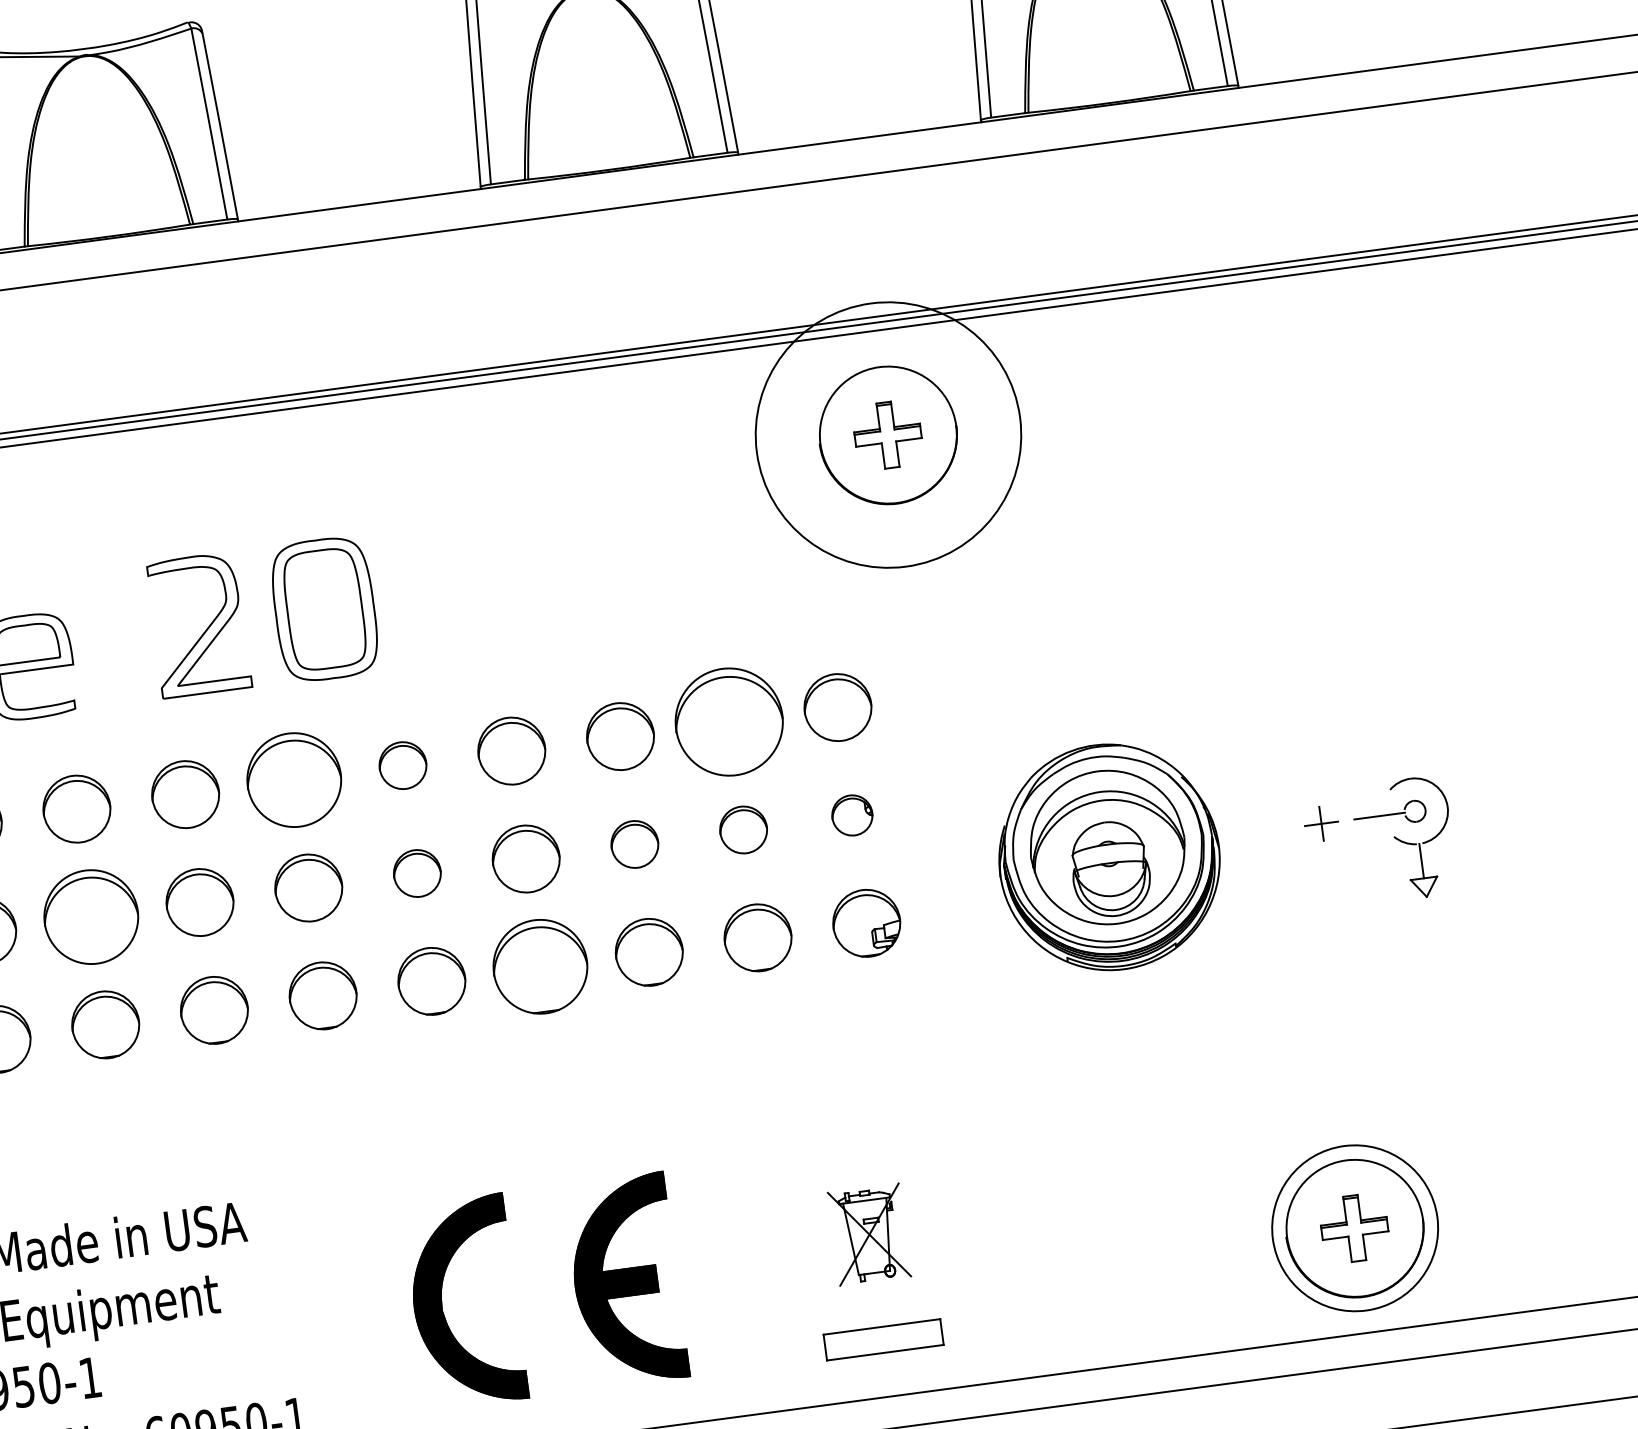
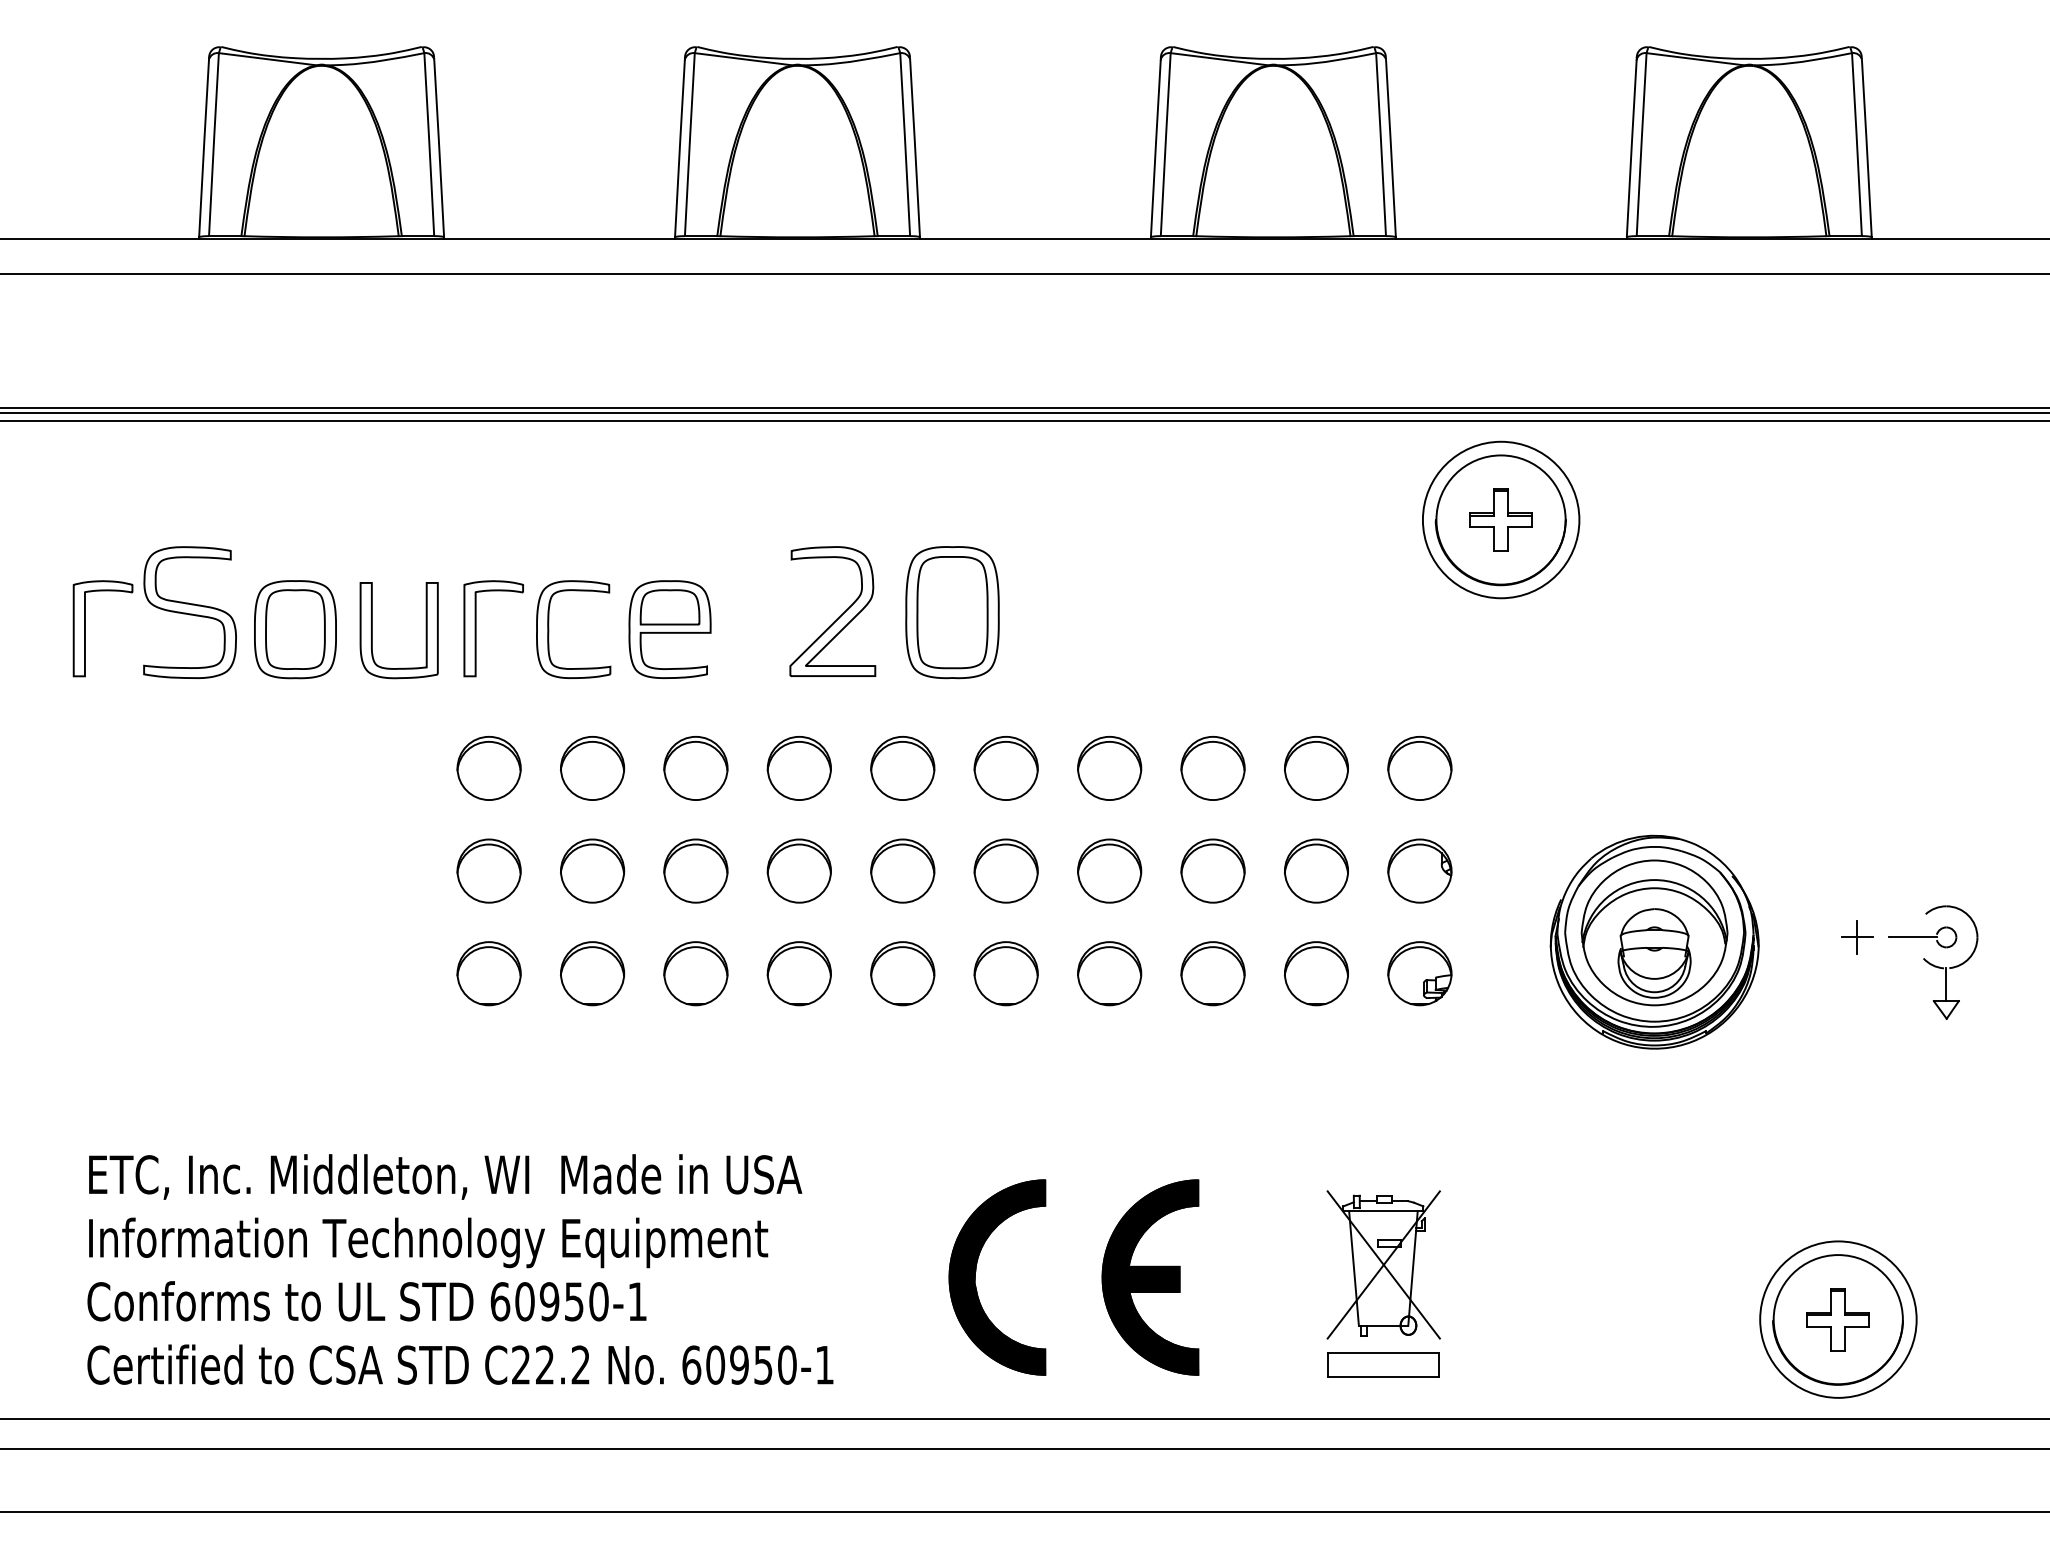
circle: (887, 434) -> (1500, 519), size x0.62
part: (729, 722) -> (1316, 768), size x0.62
part: (402, 765) -> (1005, 768), size x1.43
part: (294, 780) -> (902, 768), size x0.71
part: (851, 814) -> (1419, 870), size x1.67
part: (743, 829) -> (1316, 870), size x1.43
part: (634, 843) -> (1212, 870), size x1.43
part: (416, 873) -> (1005, 870), size x1.43
part: (90, 916) -> (695, 870), size x0.71
part: (540, 966) -> (1109, 973), size x0.71
part: (869, 1234) -> (1383, 1264), size x1.67

